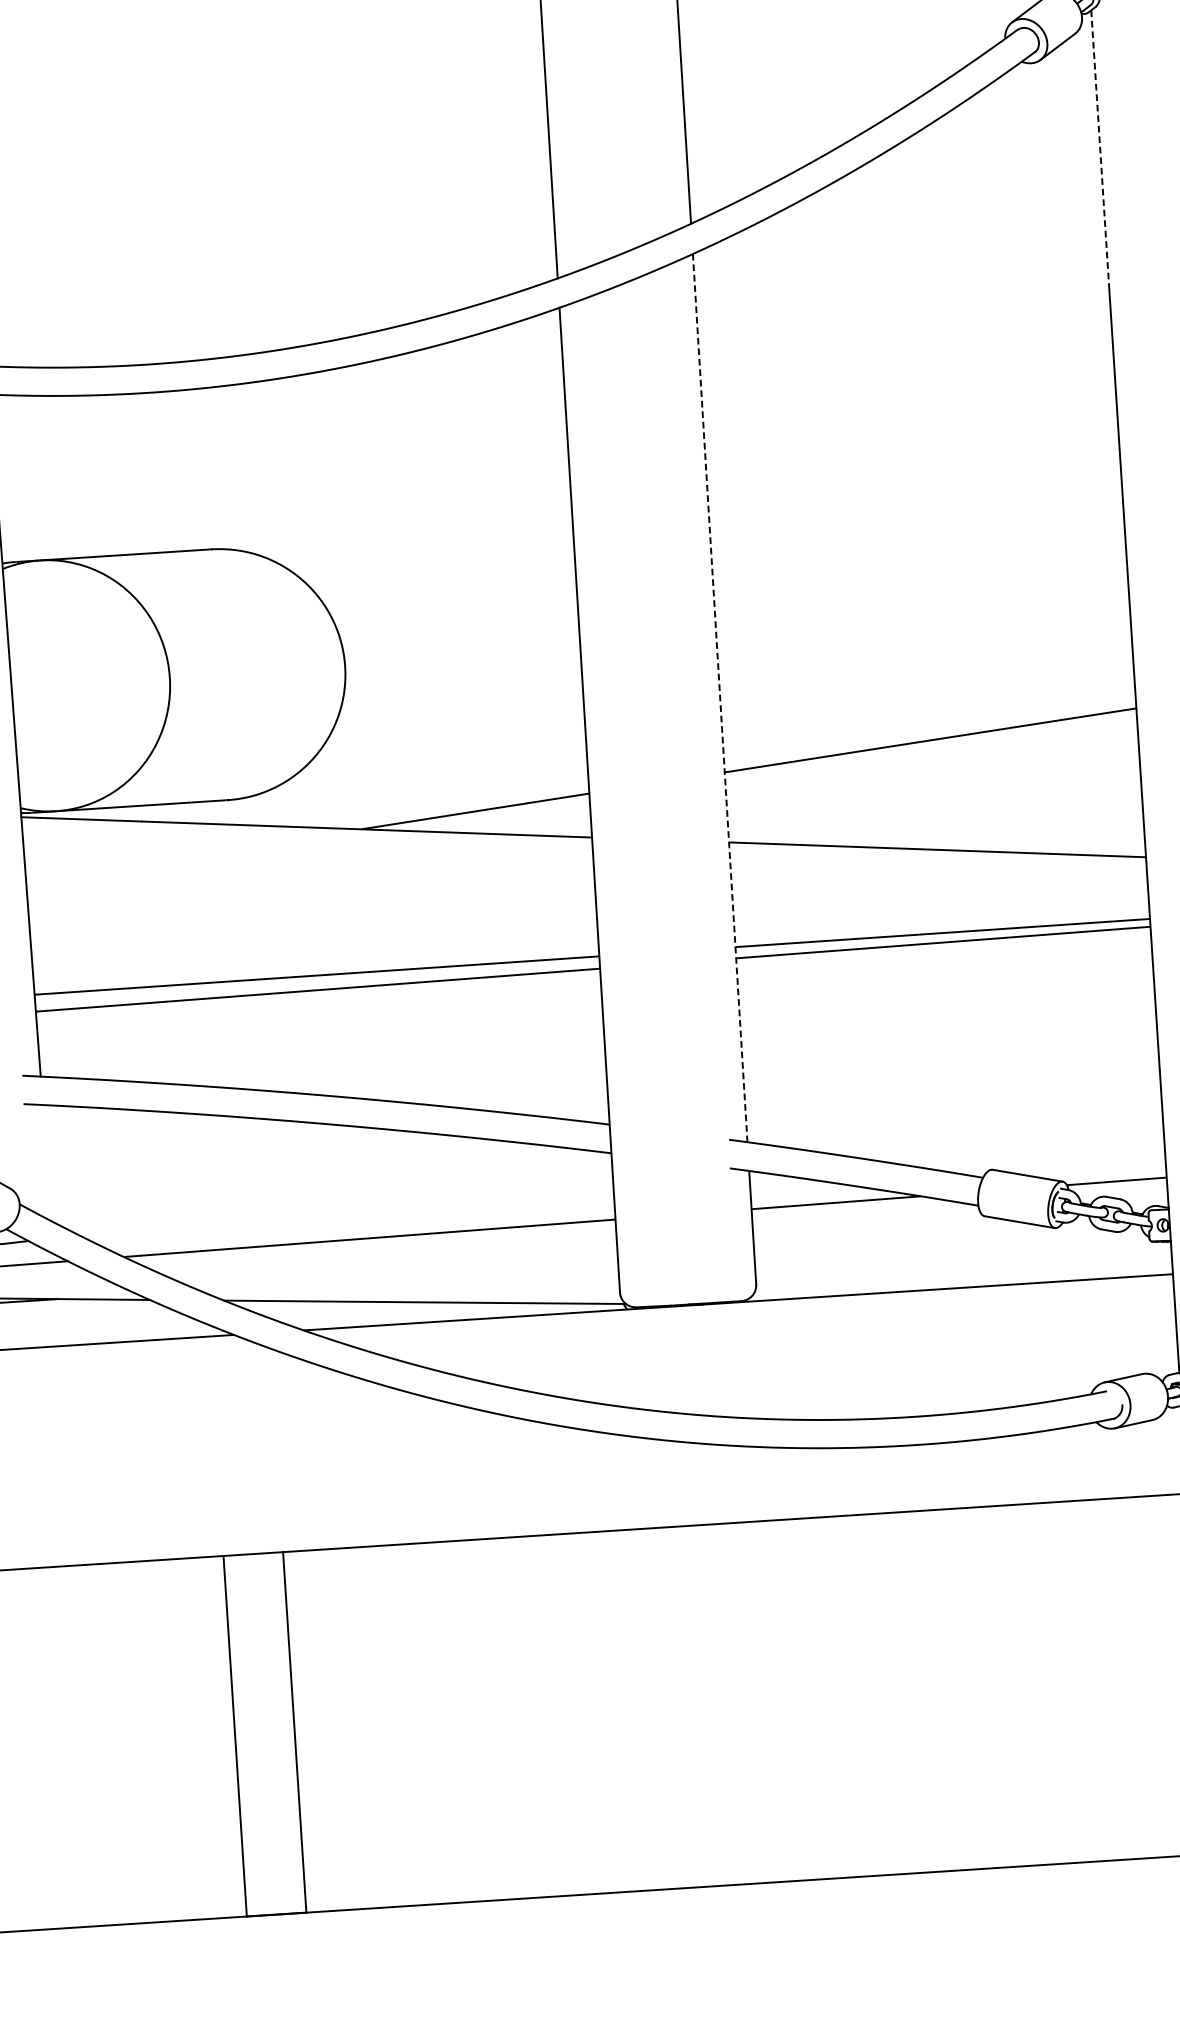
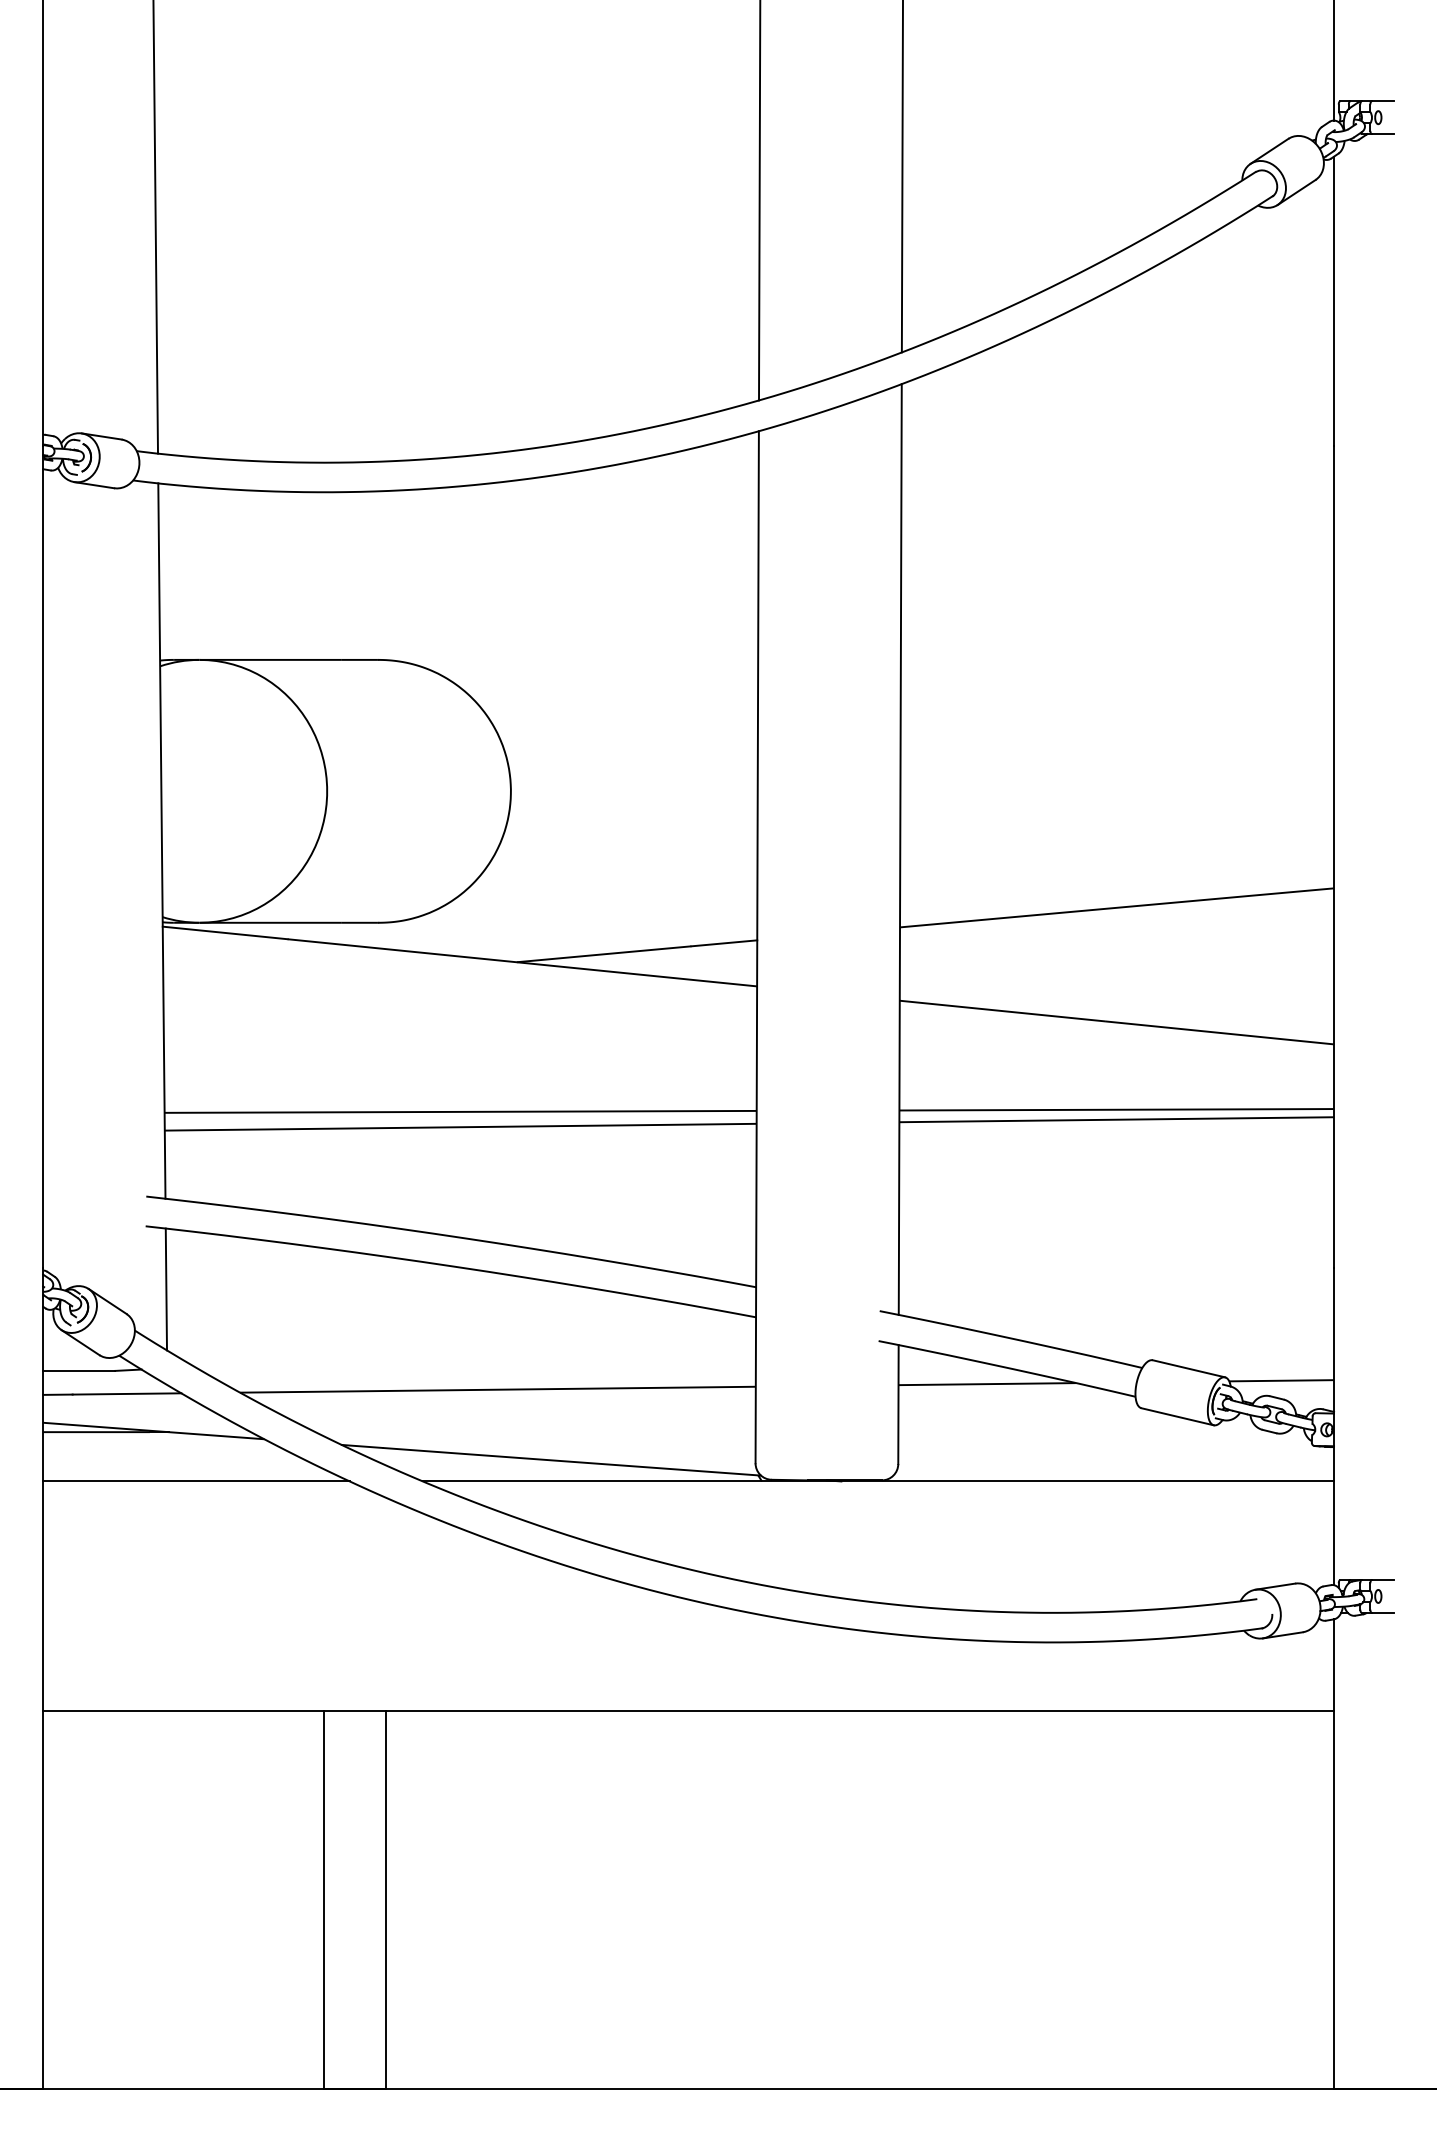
line: (1100, 148) -> (1334, 301), dashed -> solid
line: (720, 698) -> (900, 849), dashed -> solid
line: (47, 1163) -> (166, 1289), added

